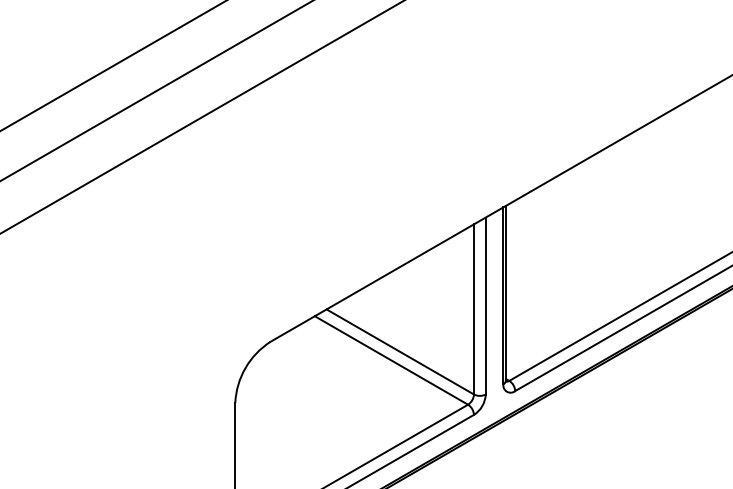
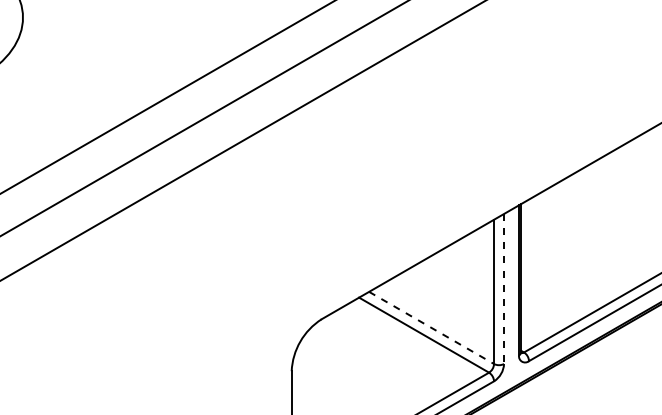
line: (486, 306) -> (504, 289), solid -> dashed
line: (401, 352) -> (432, 328), solid -> dashed

